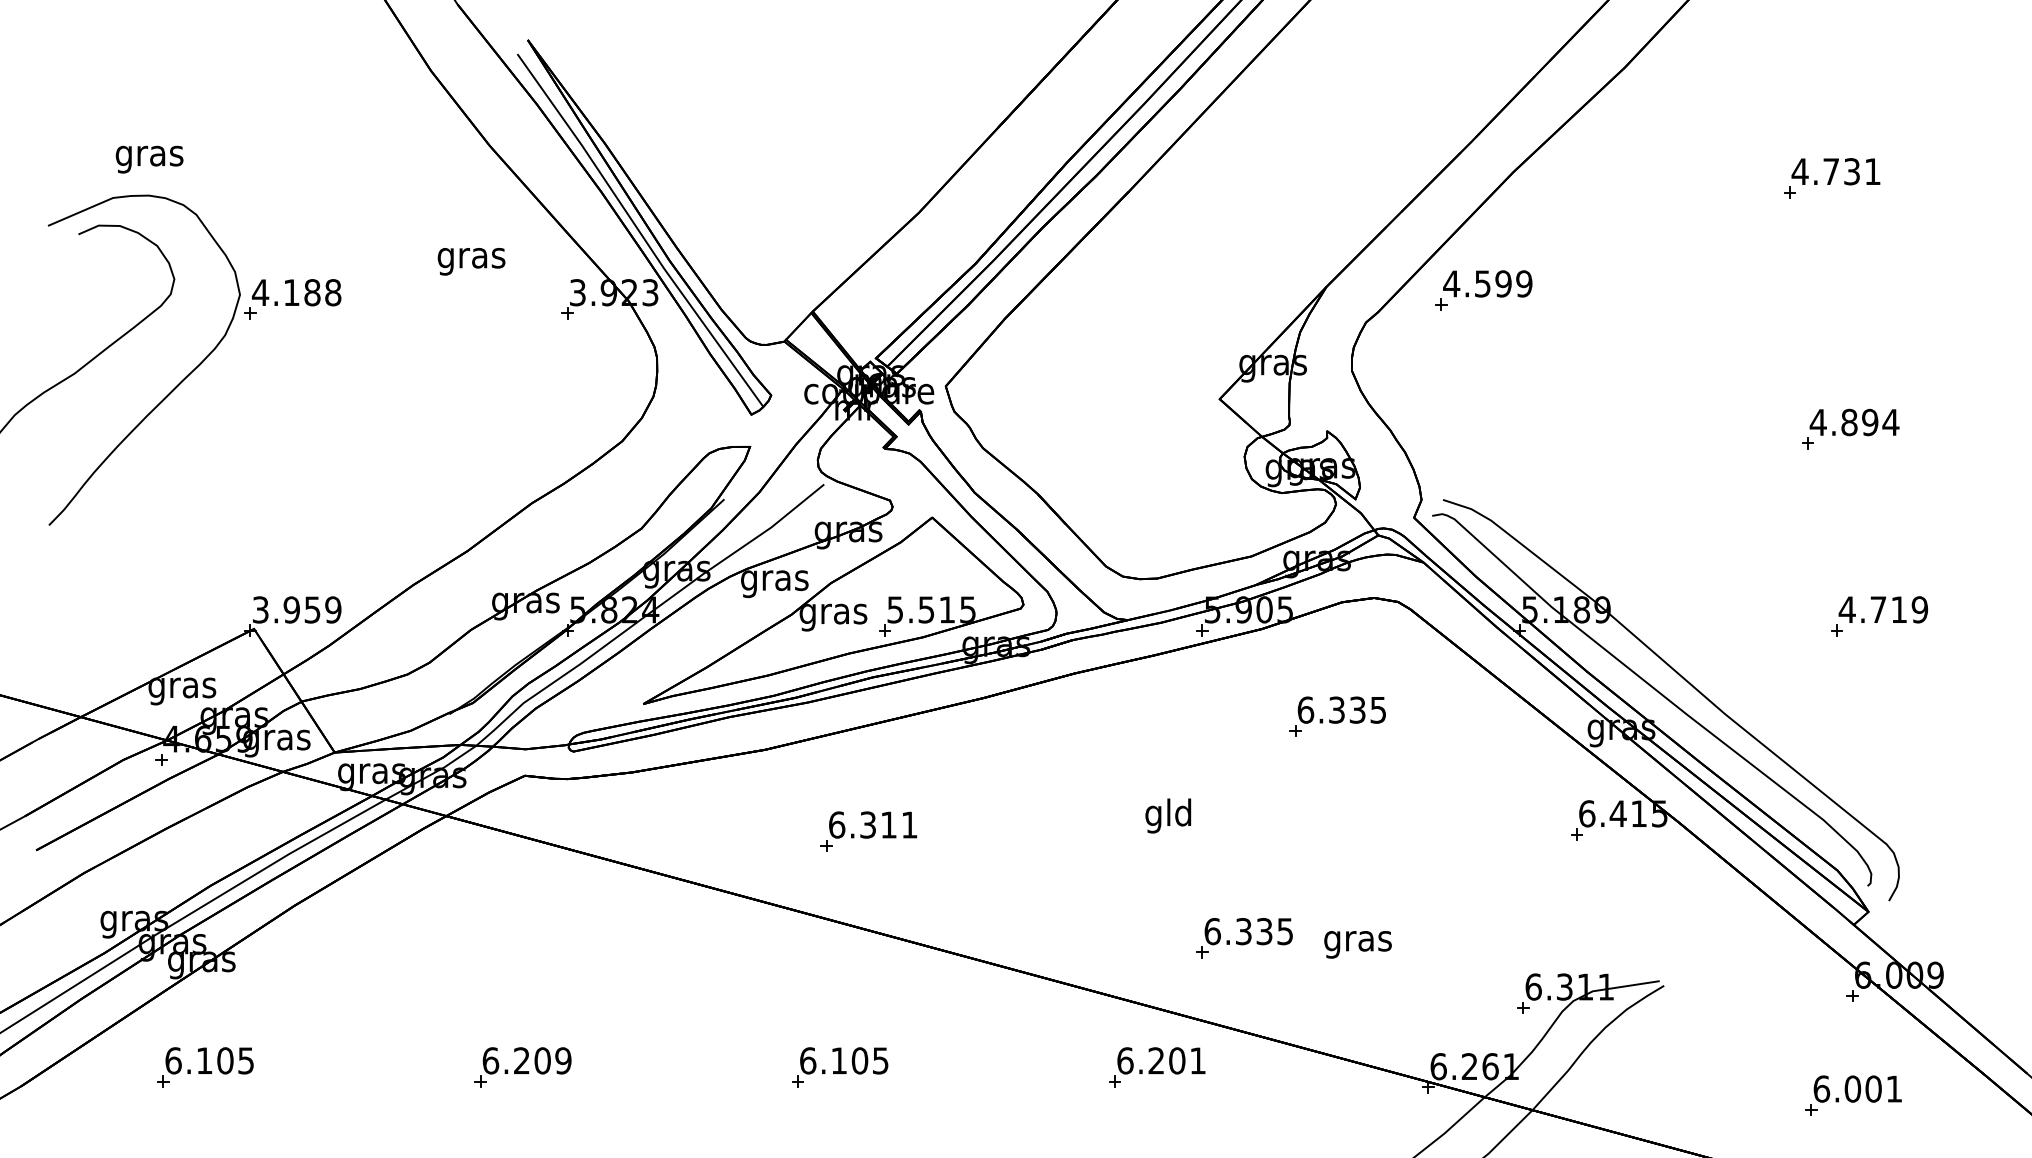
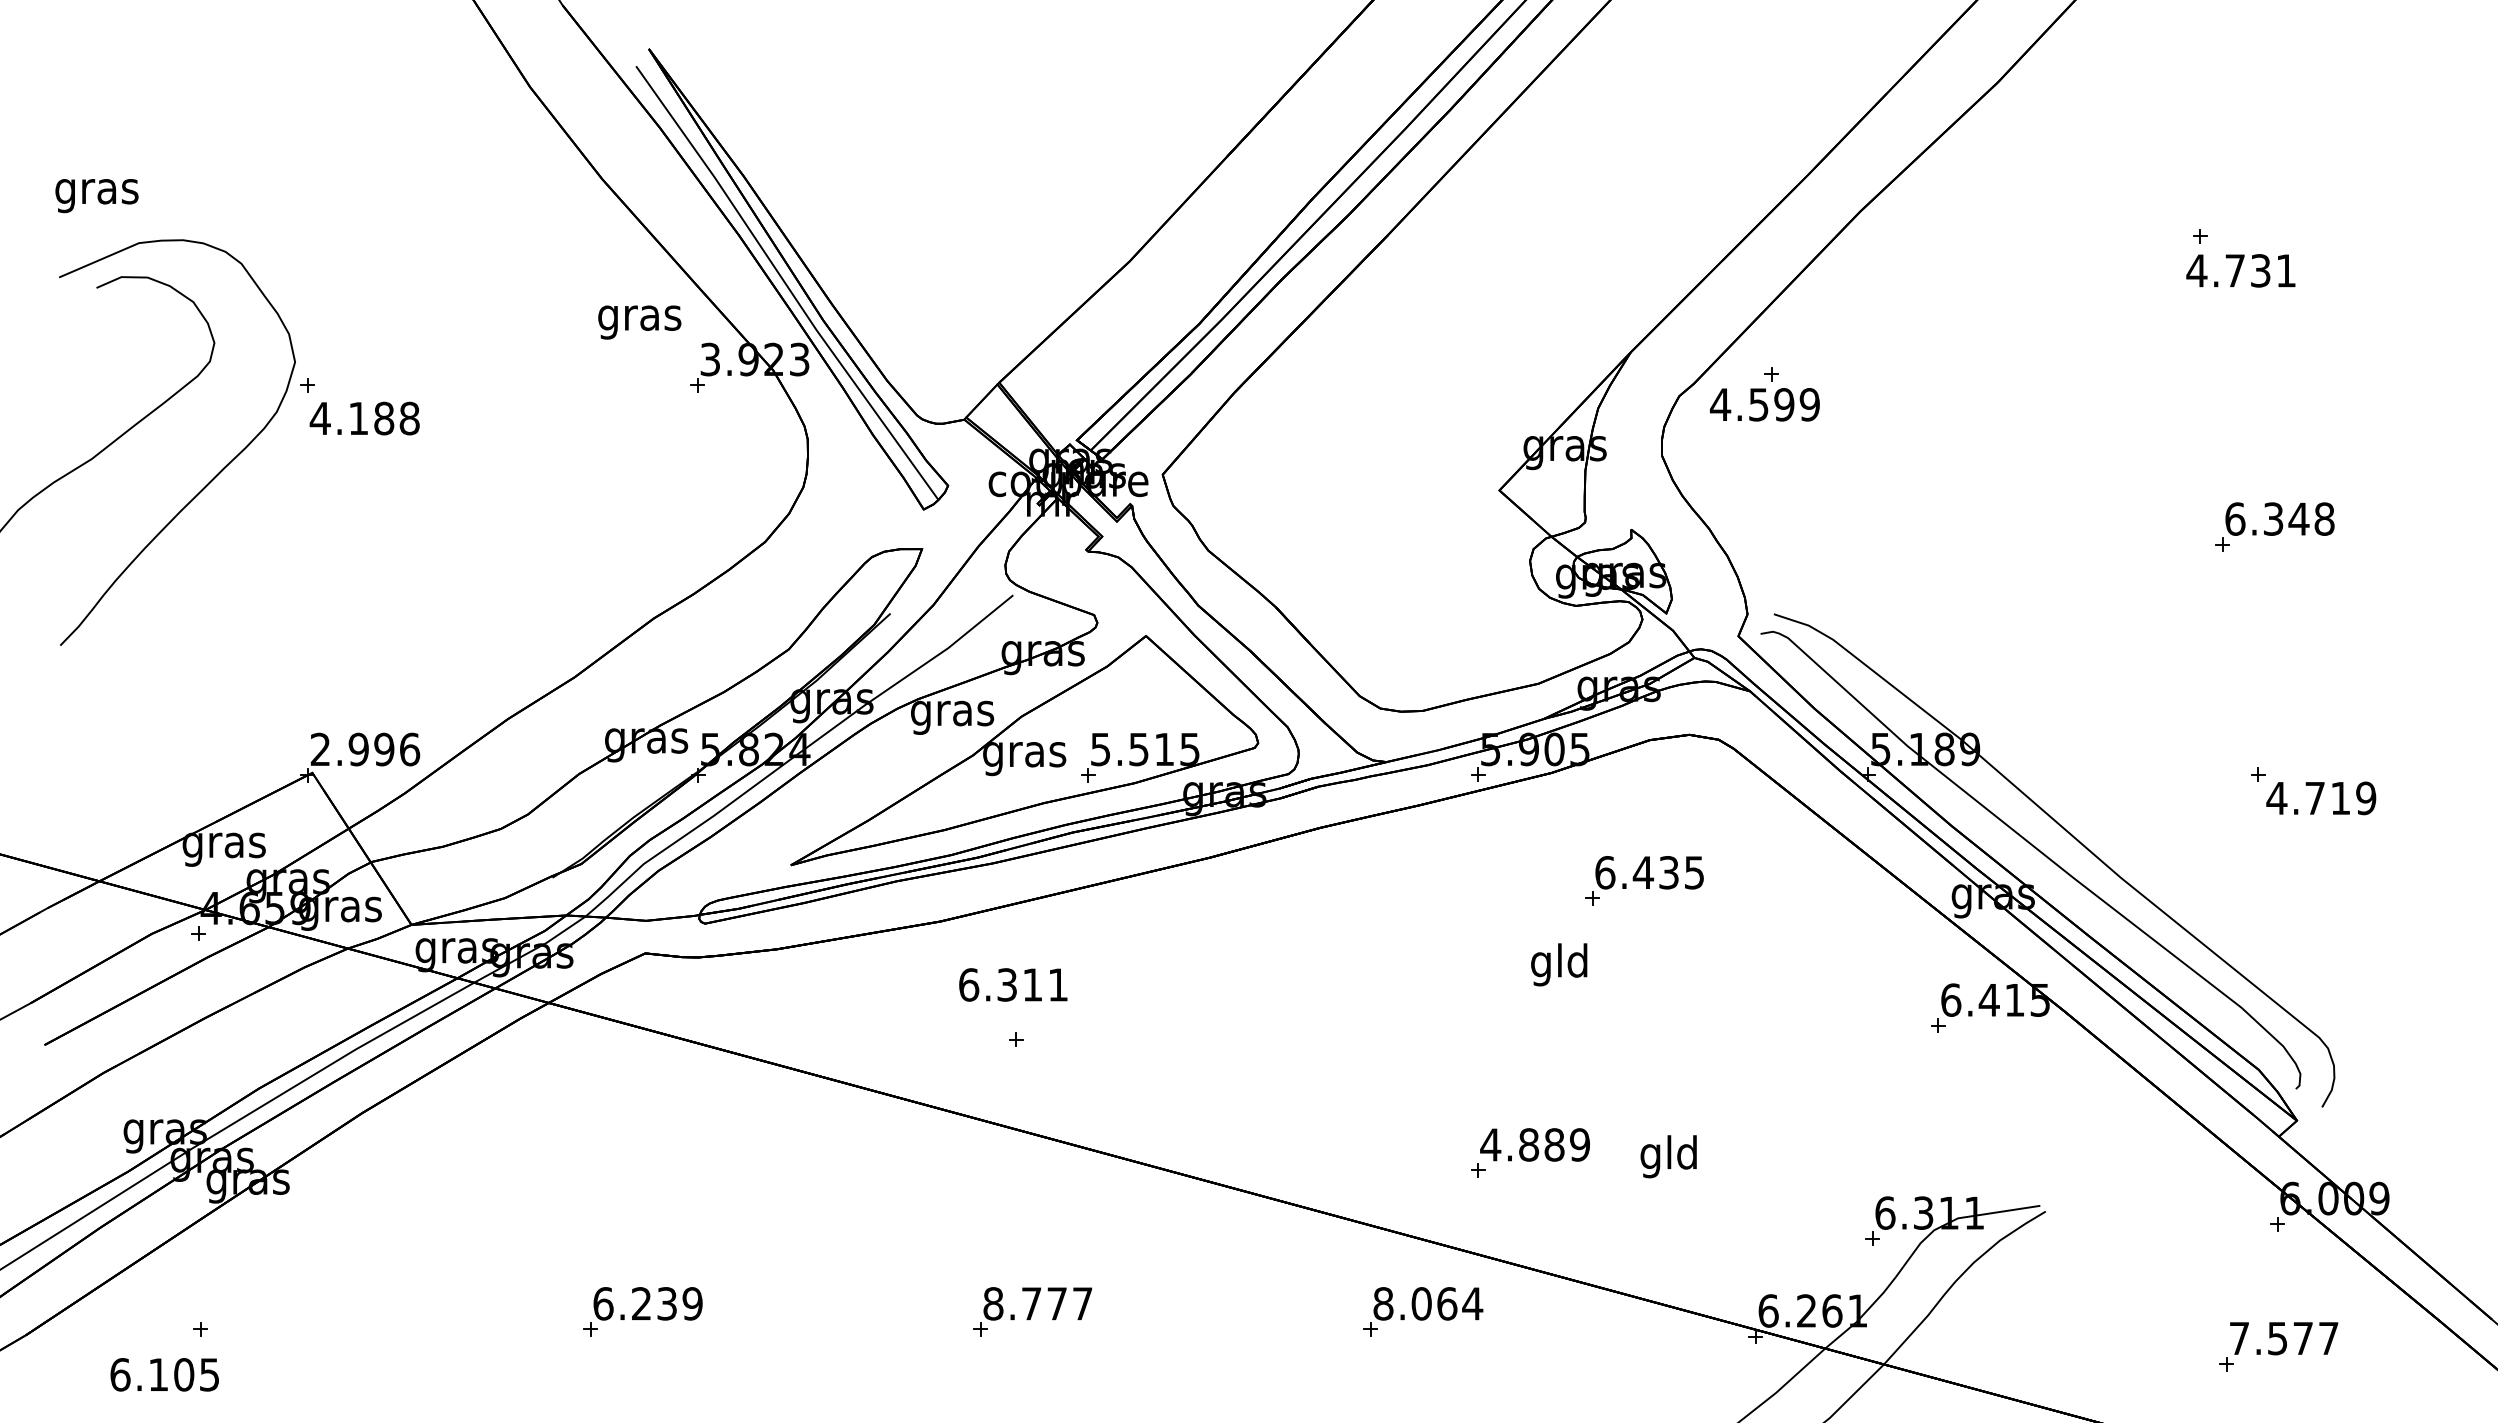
text: (149, 160) -> (96, 196), moved
text: (1835, 171) -> (2240, 270), moved
text: (471, 261) -> (639, 322), moved
text: (1487, 283) -> (1764, 404), moved
text: (296, 292) -> (364, 418), moved
text: (1854, 421) -> (2279, 518), 4.894 -> 6.348
text: (297, 609) -> (365, 749), 3.959 -> 2.996
text: (1883, 609) -> (2321, 798), moved
text: (1336, 709) -> (1643, 872), 6.335 -> 6.435
text: (1168, 815) -> (1559, 964), moved
text: (873, 824) -> (1013, 984), moved
text: (1248, 931) -> (1534, 1144), 6.335 -> 4.889
text: (1358, 941) -> (1669, 1156), gras -> gld
text: (209, 1060) -> (164, 1374), moved
text: (542, 1060) -> (667, 1303), 6.209 -> 6.239
text: (843, 1060) -> (1037, 1303), 6.105 -> 8.777
text: (1162, 1060) -> (1428, 1303), 6.201 -> 8.064
text: (1857, 1089) -> (2283, 1338), 6.001 -> 7.577

